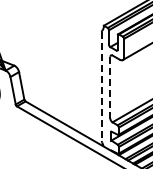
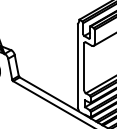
line: (101, 86) -> (77, 66), dashed -> solid
line: (110, 87) -> (84, 66), dashed -> solid

